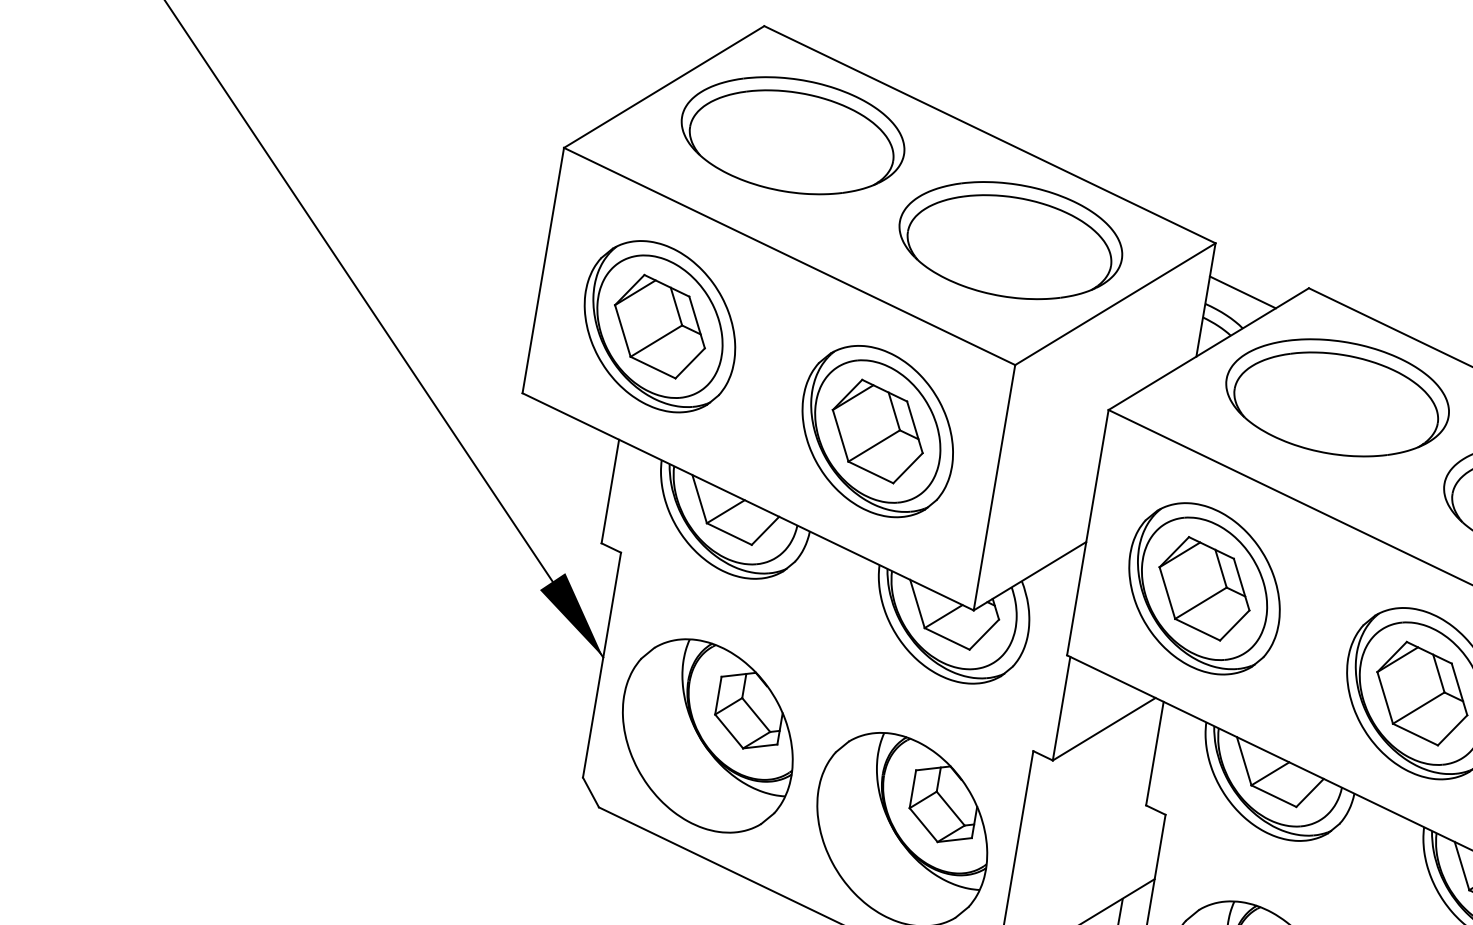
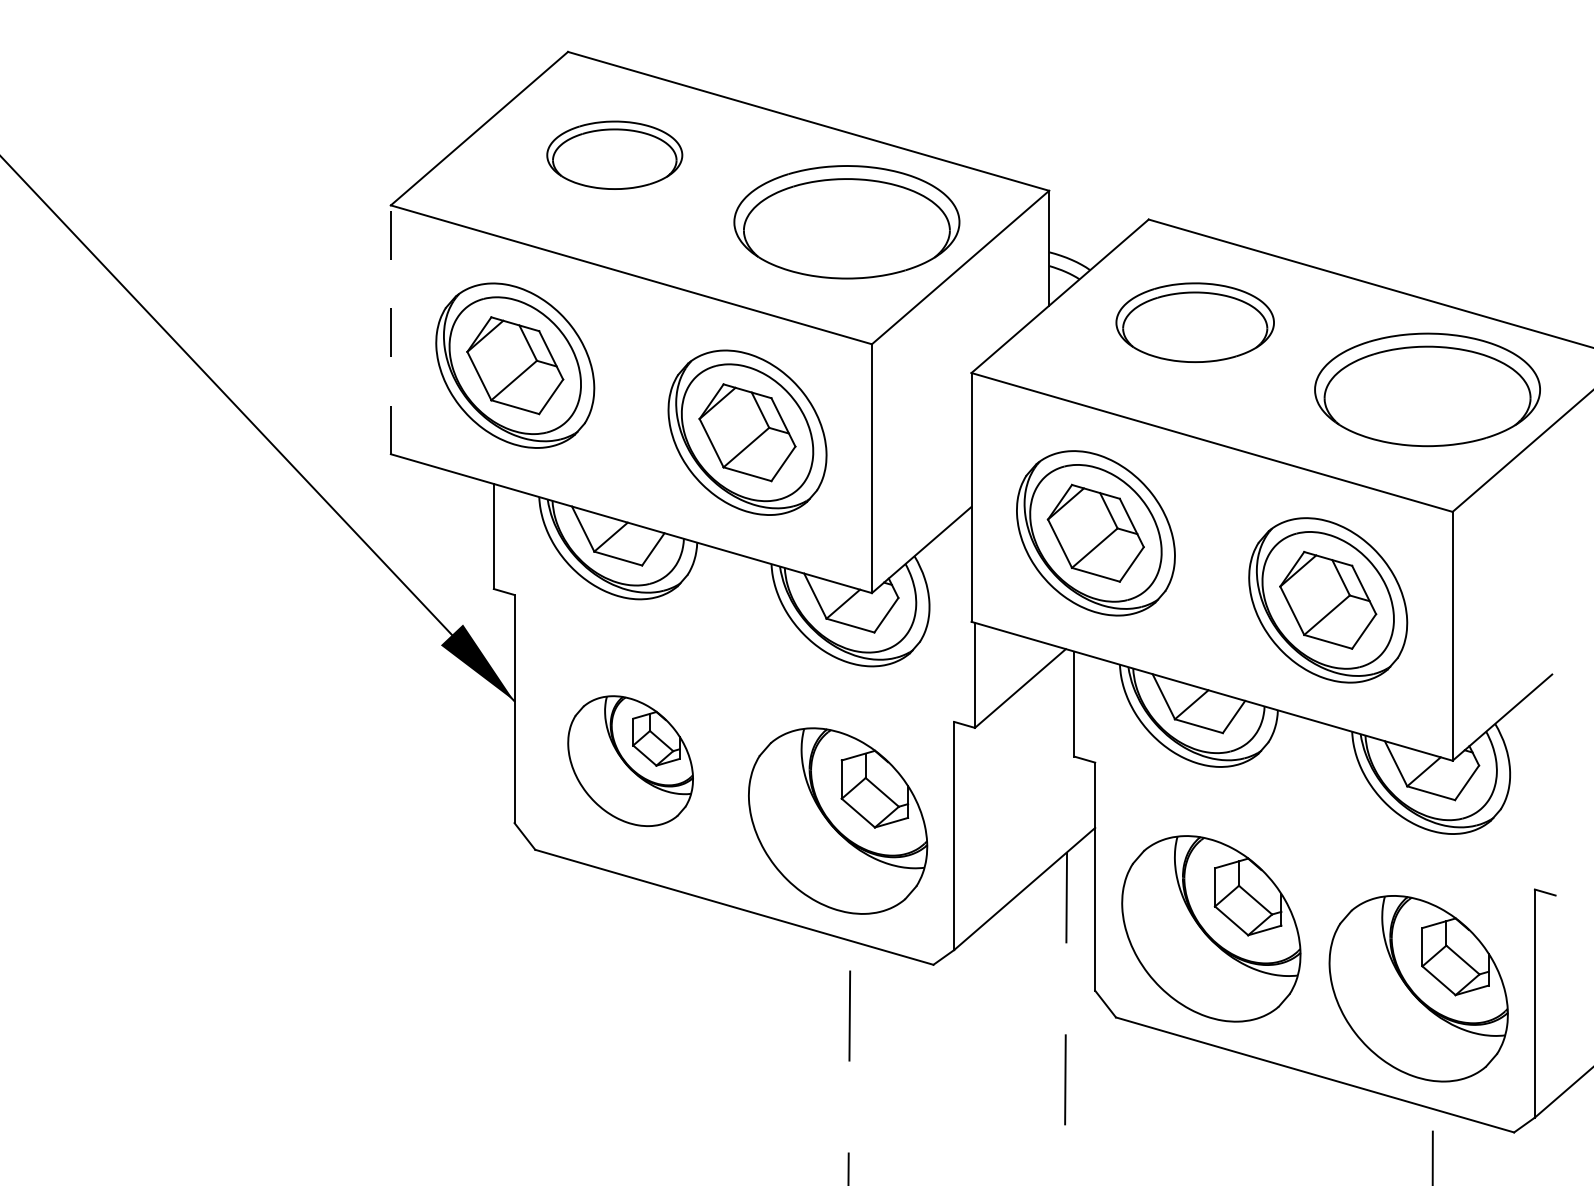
part: (792, 135) -> (614, 155), size x0.6
line: (542, 270) -> (390, 329), solid -> dashed
line: (1243, 292) -> (1084, 234), removed
part: (1336, 397) -> (1194, 322), size x0.7
part: (707, 735) -> (630, 760), size x0.7

